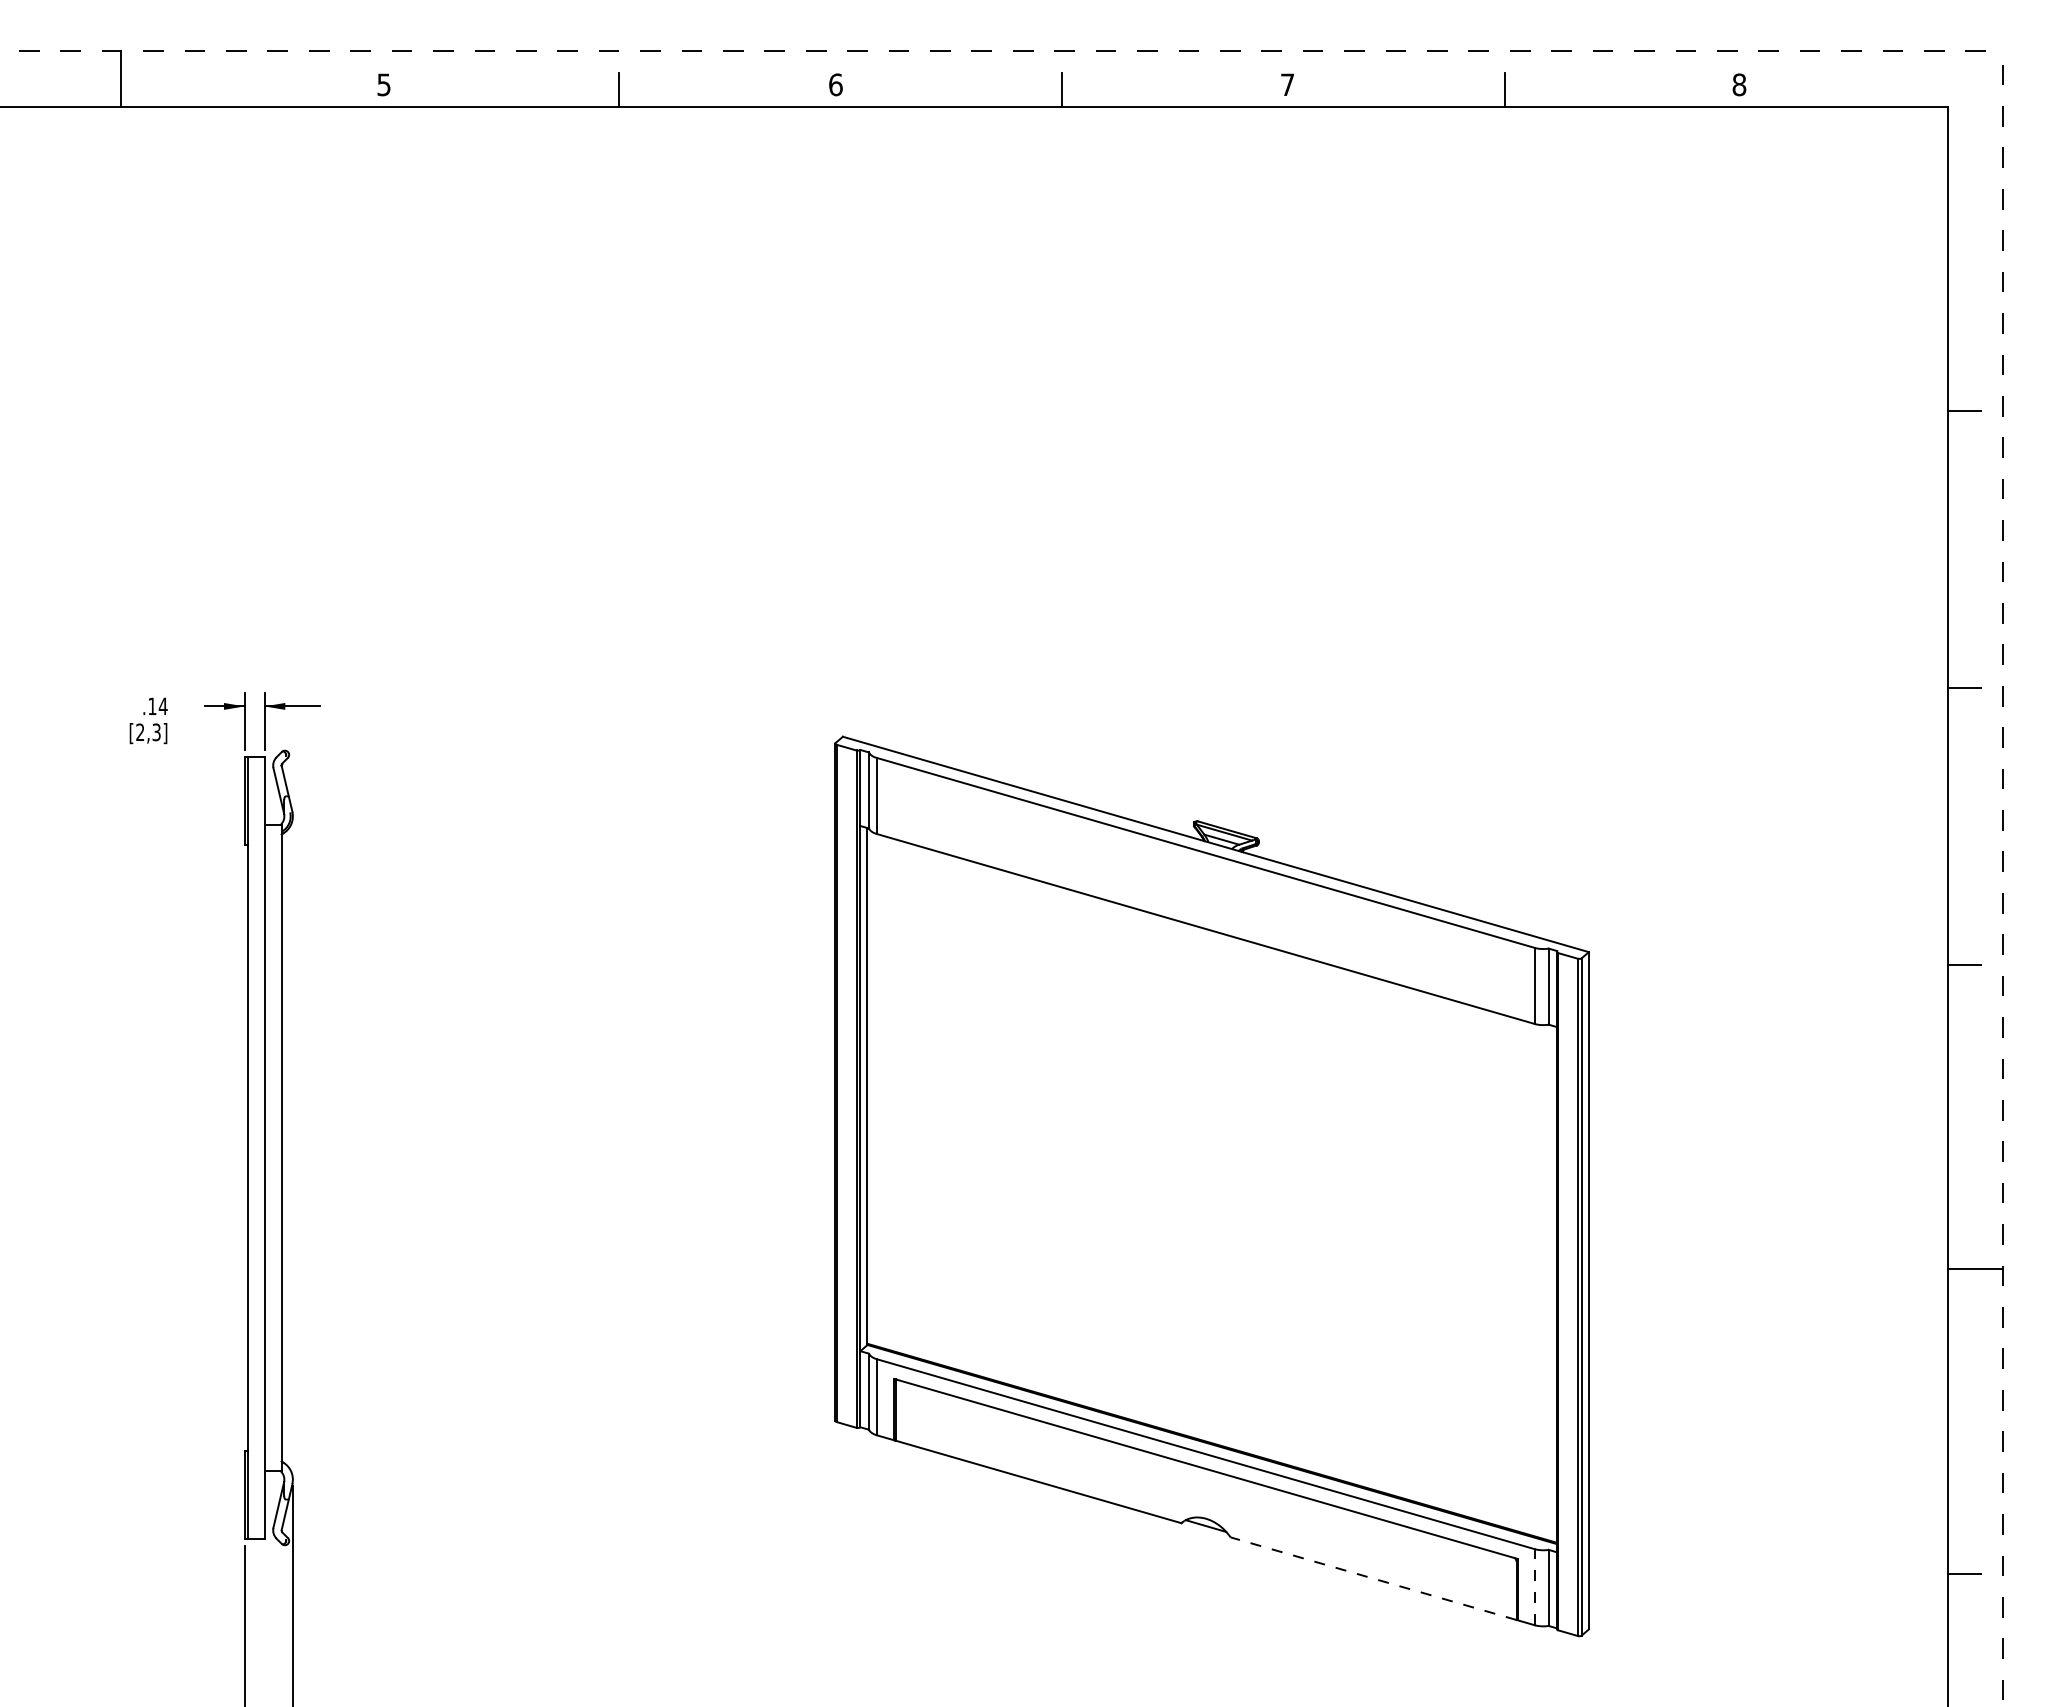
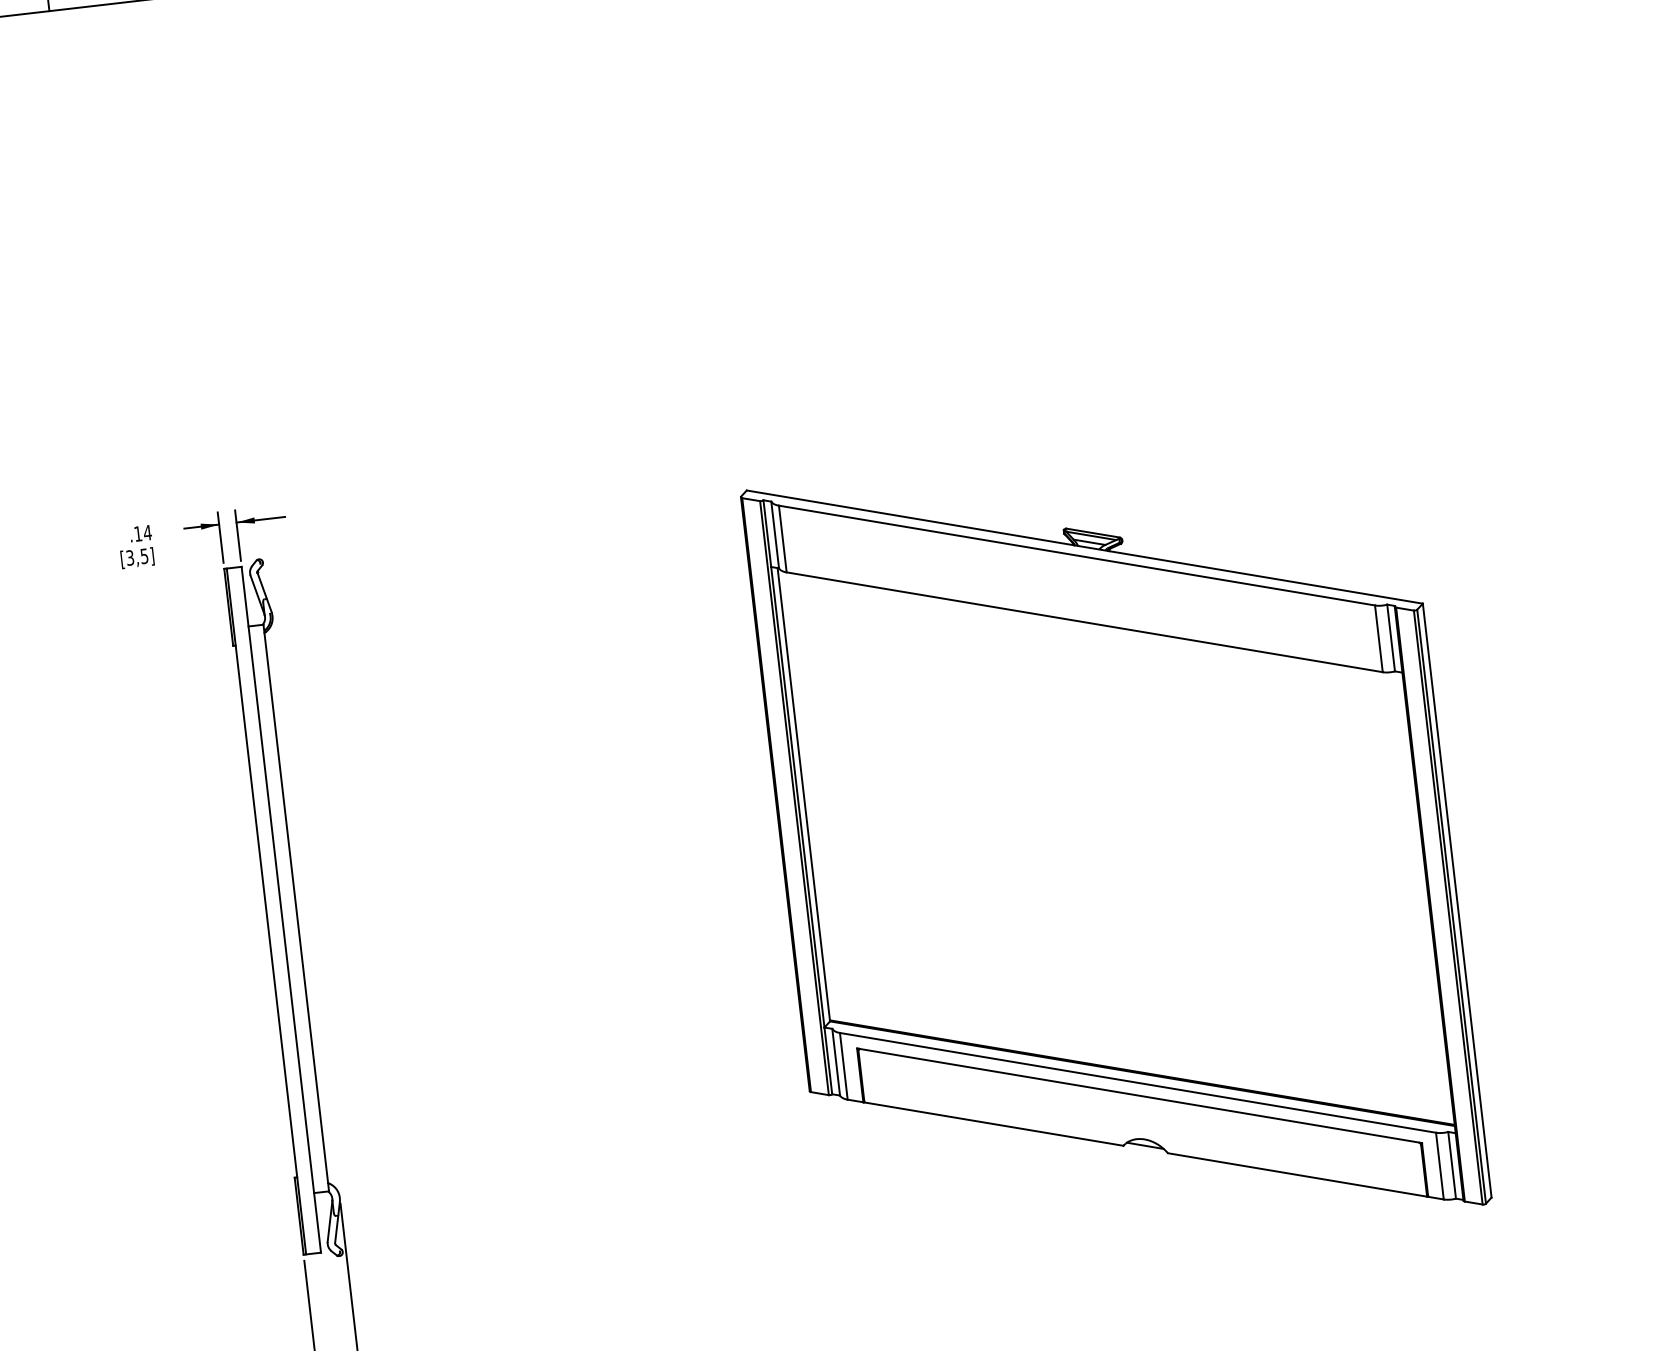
text: (148, 732) -> (137, 557), [2,3] -> [3,5]
line: (1373, 1578) -> (1297, 1174), dashed -> solid
line: (1534, 1586) -> (1439, 1165), dashed -> solid

